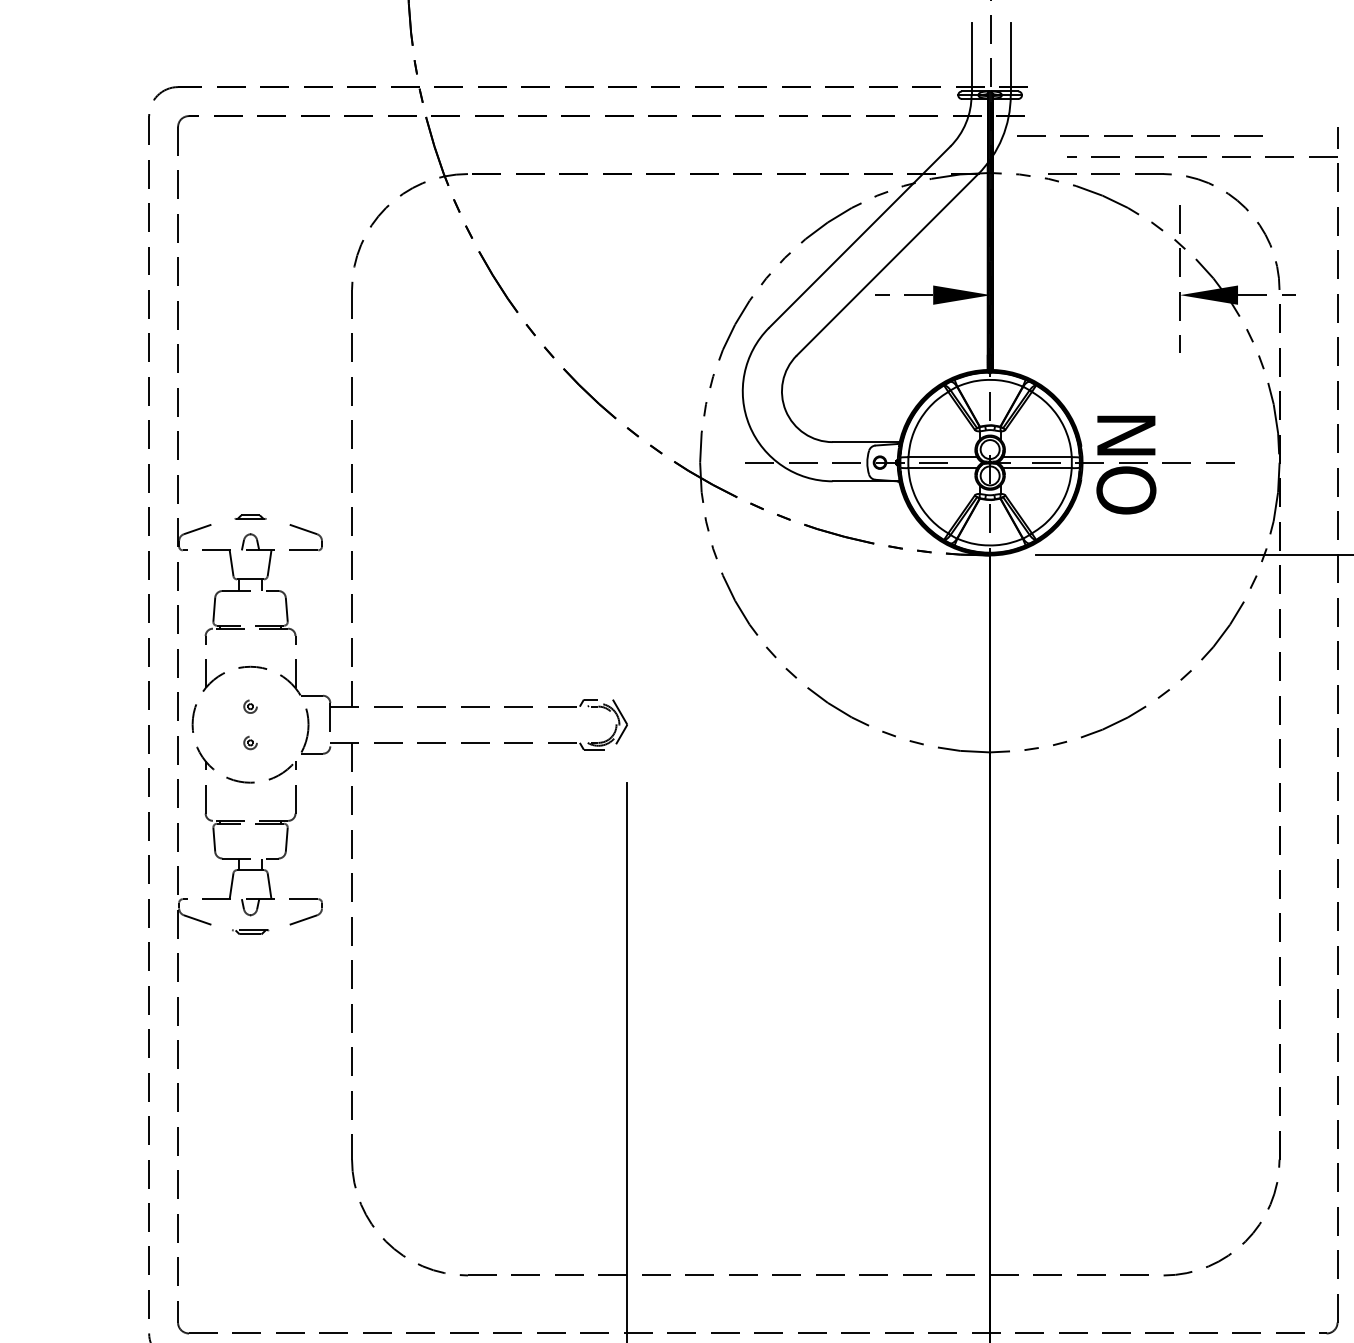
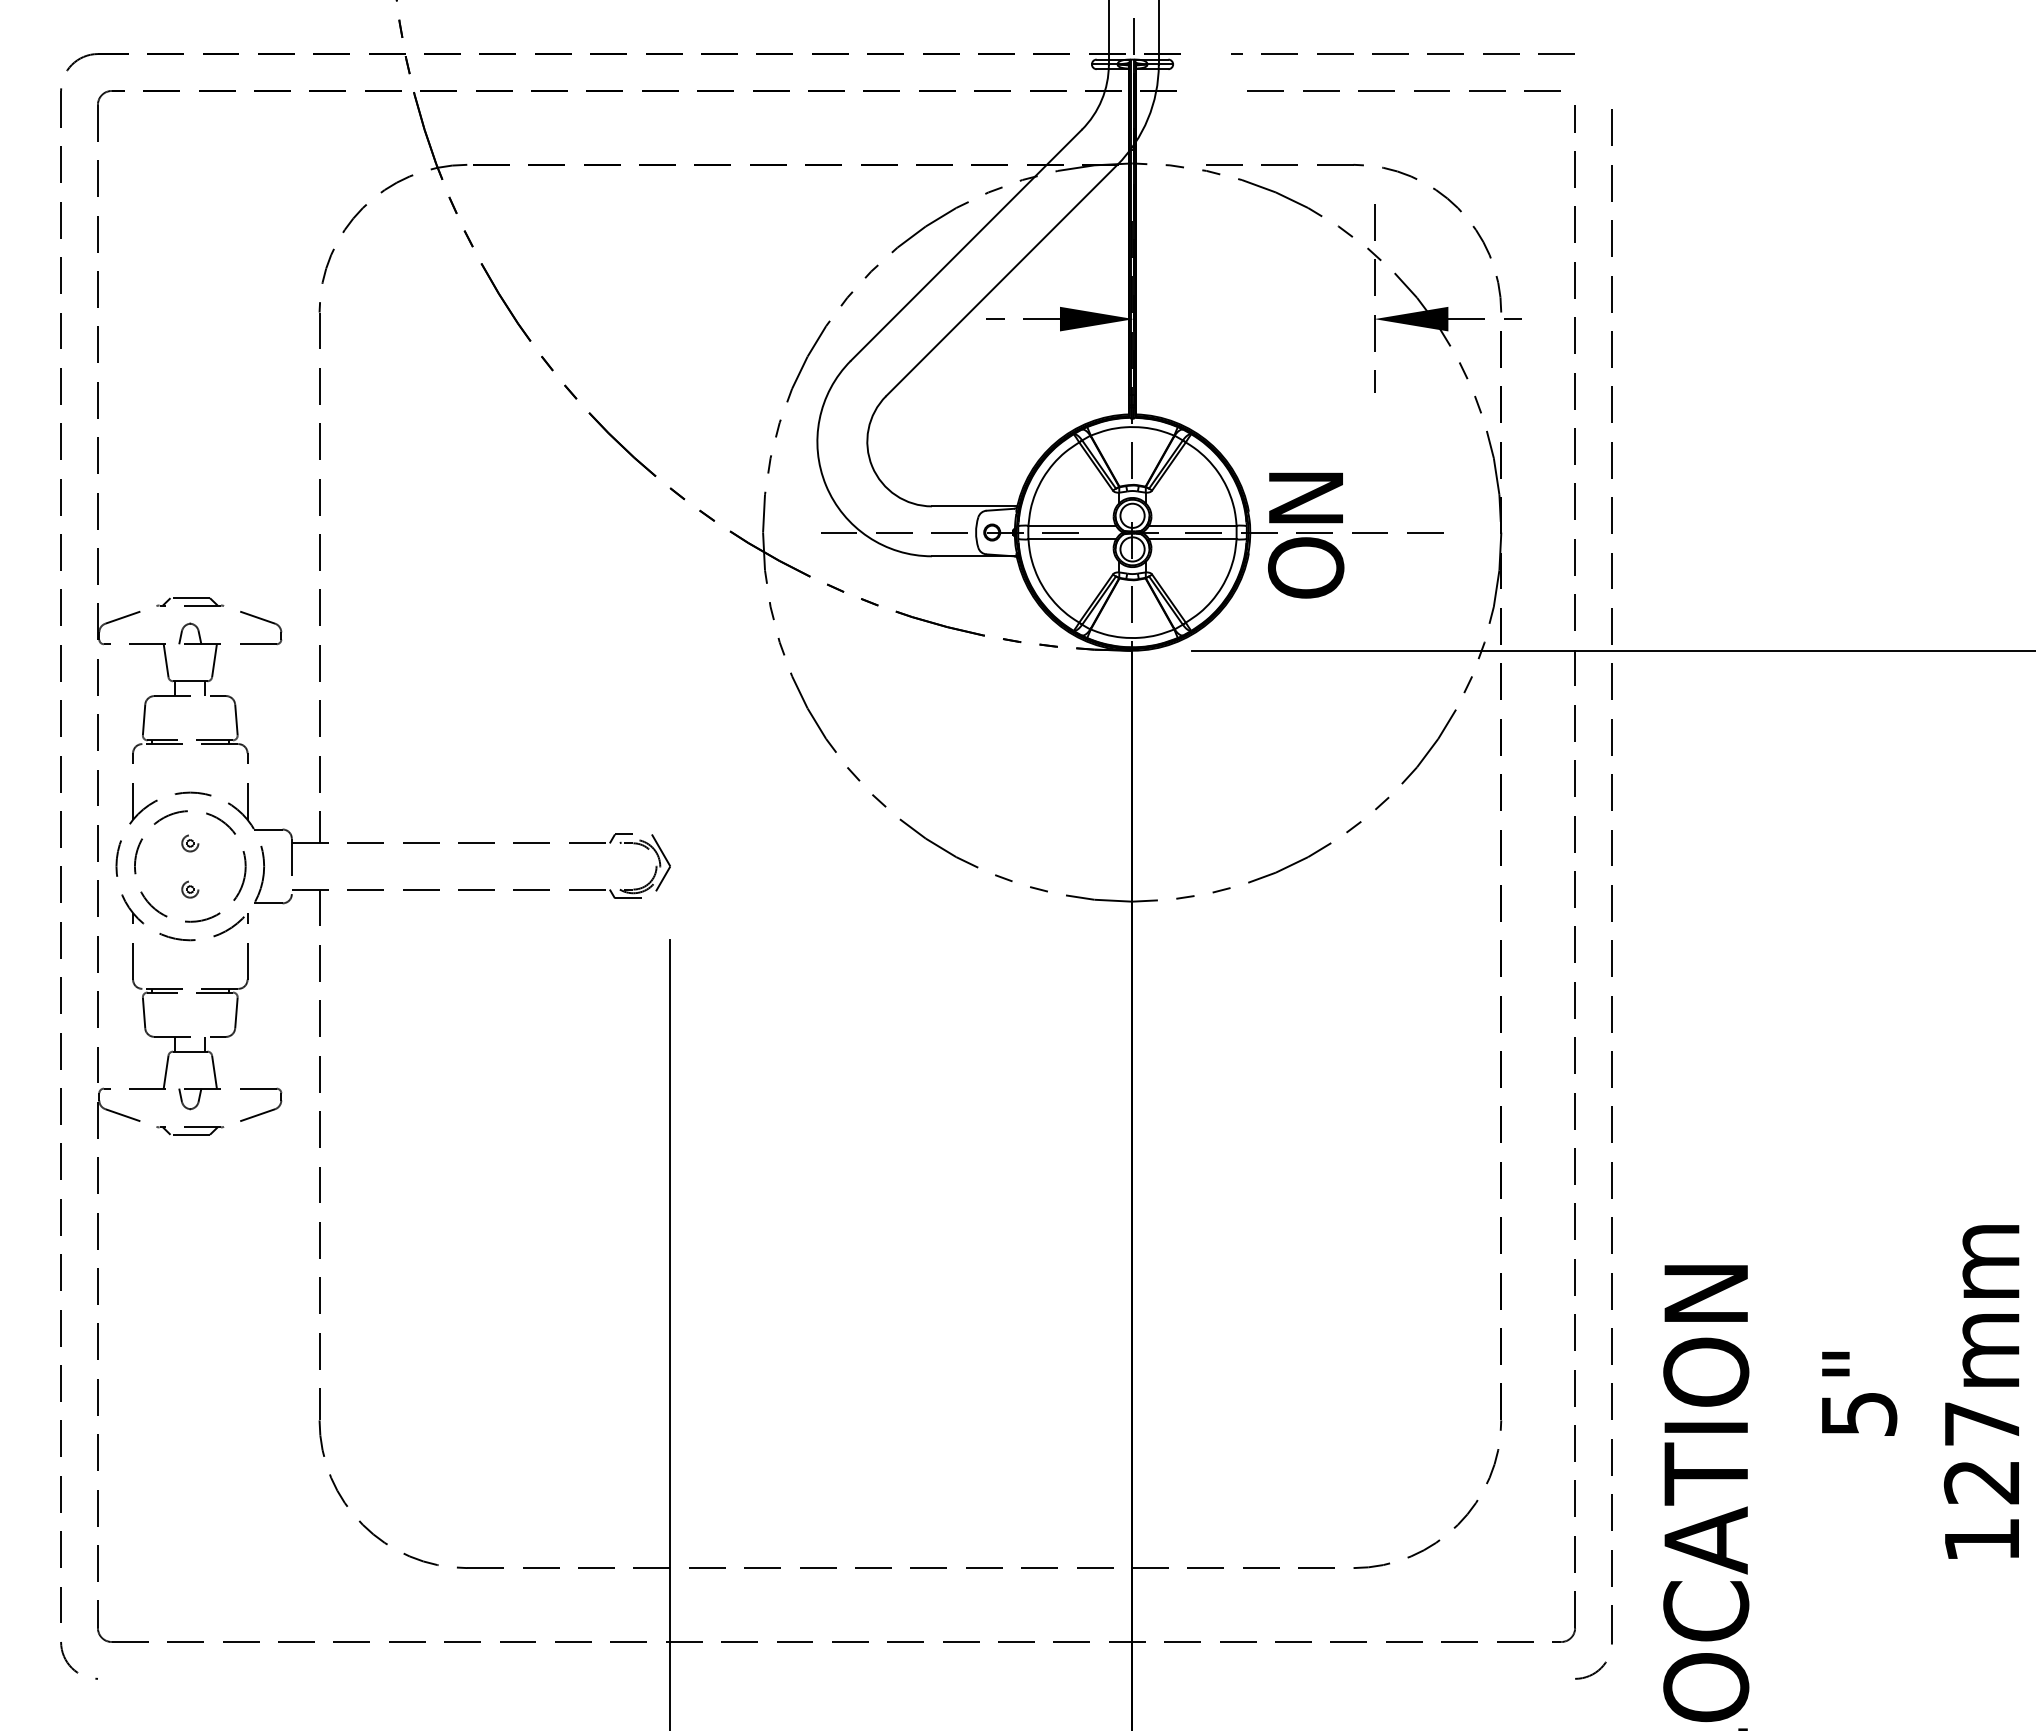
line: (1132, 136) -> (1394, 90), moved
line: (1202, 156) -> (1402, 53), moved
part: (250, 516) -> (190, 601), size x1.67
circle: (250, 724) -> (190, 866), added
part: (250, 932) -> (190, 1130), size x1.43

